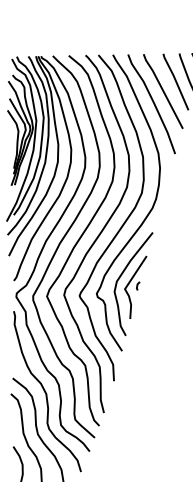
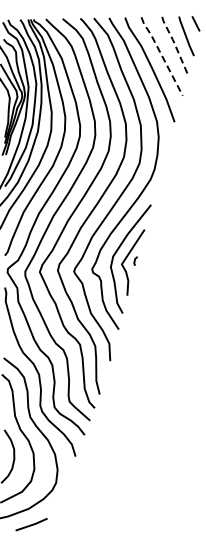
line: (176, 81) -> (175, 45), solid -> dashed
line: (162, 90) -> (161, 55), solid -> dashed

